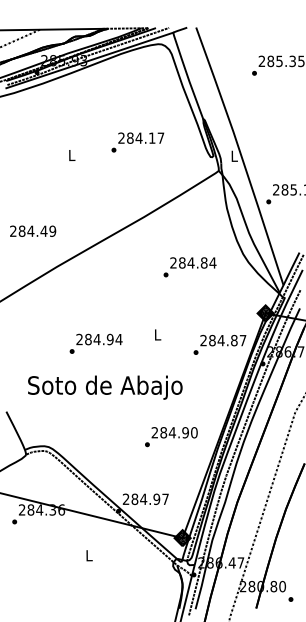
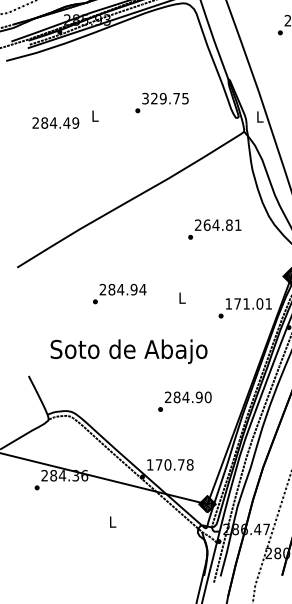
text: (141, 137) -> (165, 97), 284.17 -> 329.75
text: (33, 230) -> (56, 122), moved
text: (197, 262) -> (222, 224), 284.84 -> 264.81
text: (223, 340) -> (248, 303), 284.87 -> 171.01
text: (95, 343) -> (119, 293), moved
text: (171, 437) -> (185, 402), moved
text: (145, 499) -> (169, 465), 284.97 -> 170.78

